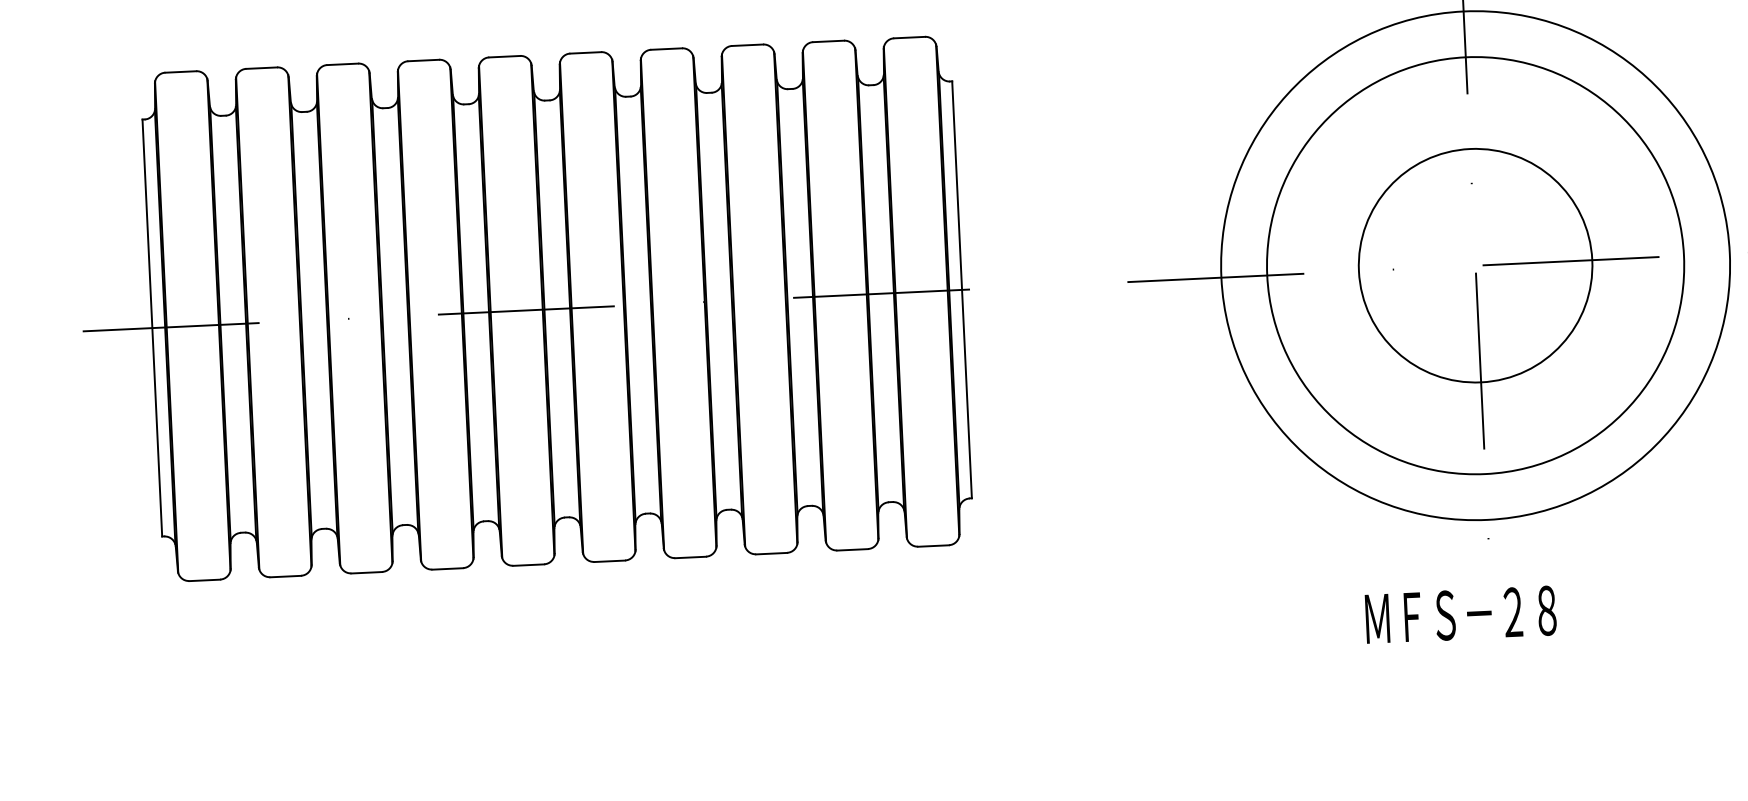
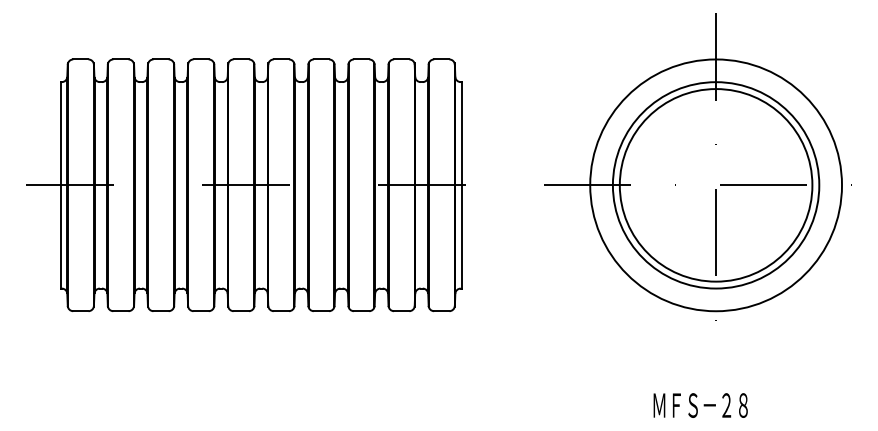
circle: (1474, 266) -> (715, 185), size x1.67
text: (1460, 614) -> (700, 405), moved

